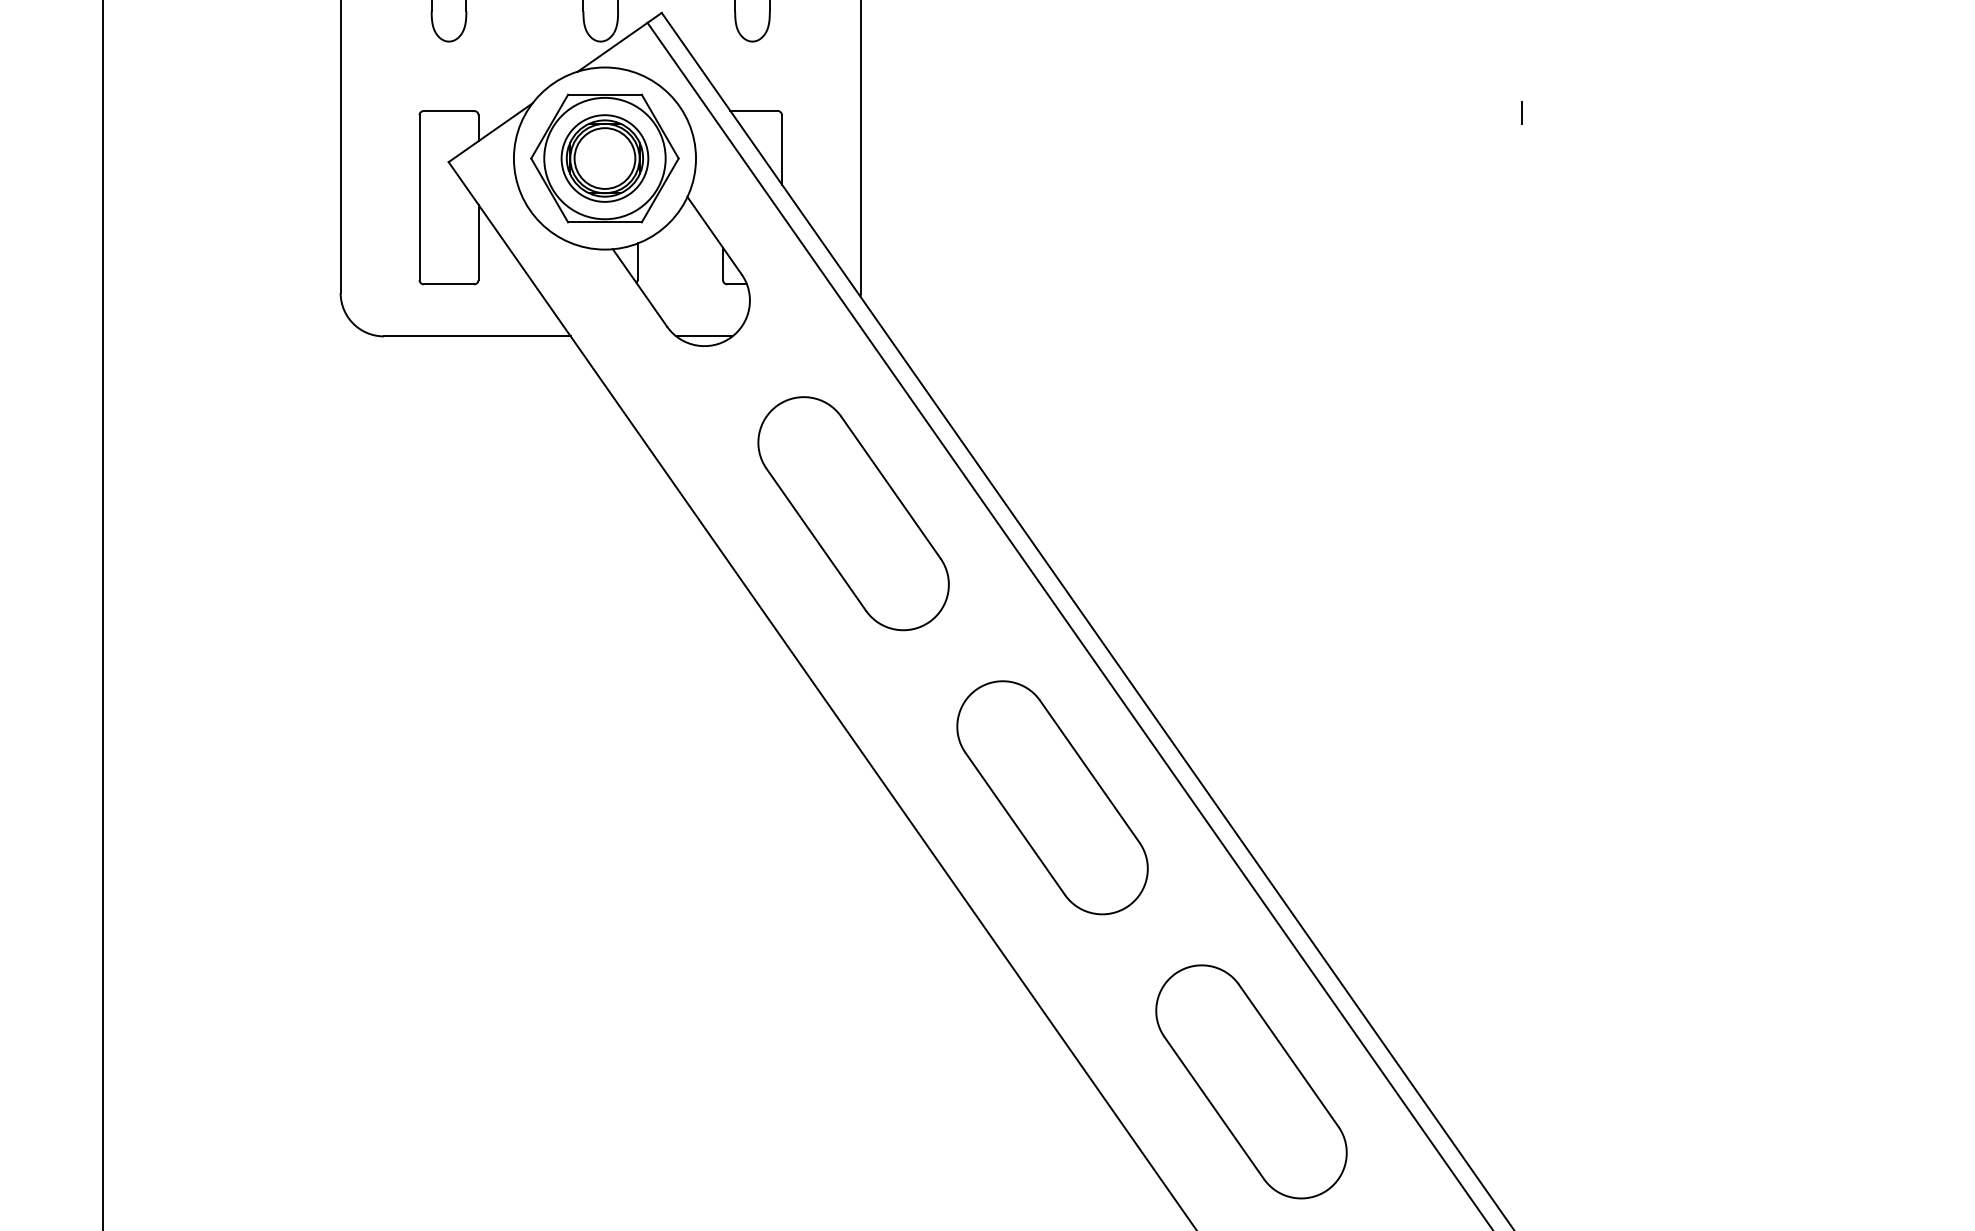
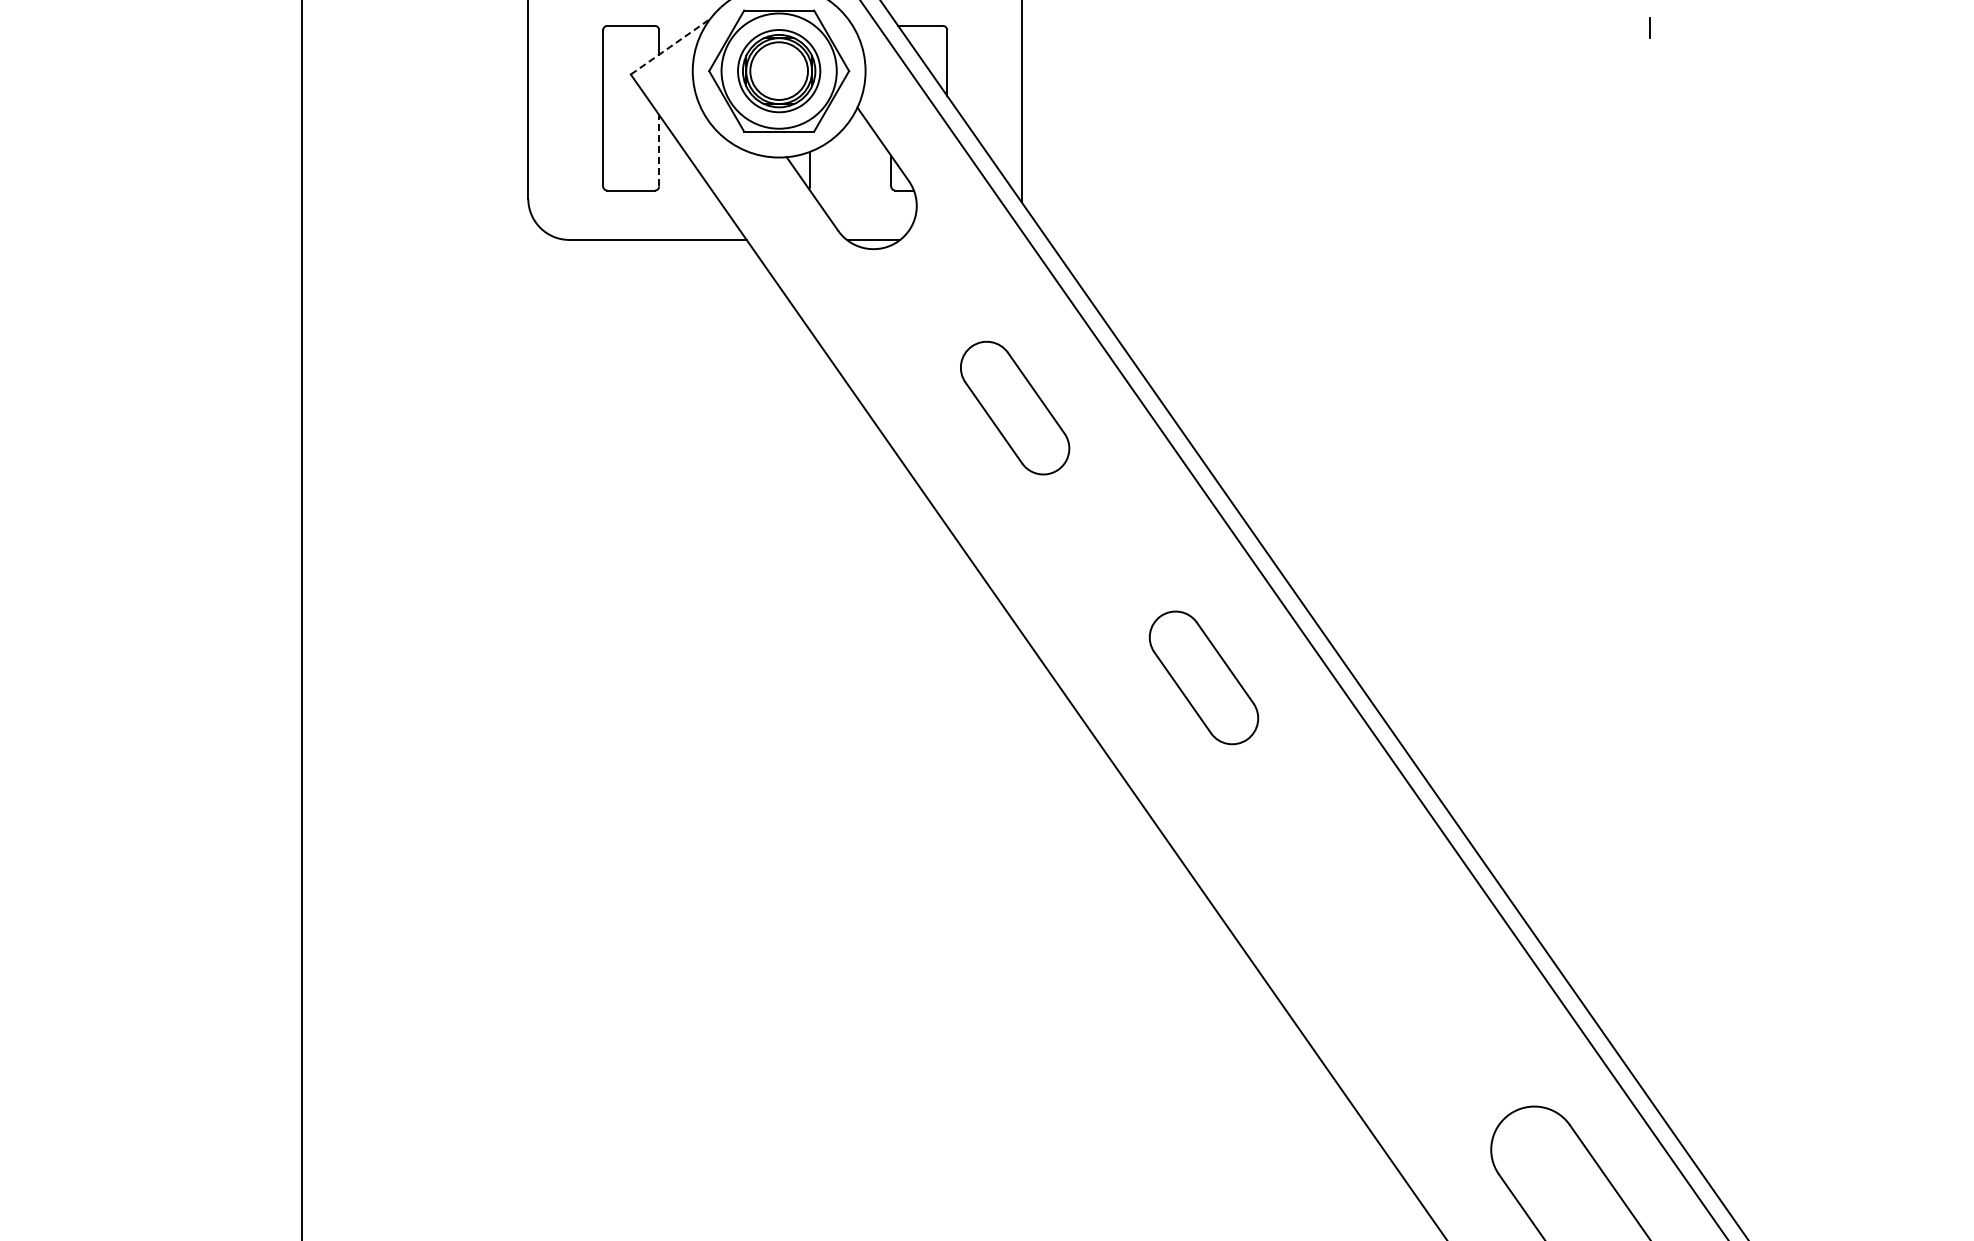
line: (490, 132) -> (670, 46), solid -> dashed
line: (478, 242) -> (659, 150), solid -> dashed
part: (852, 512) -> (1014, 407), size x0.6
part: (1052, 797) -> (1203, 677), size x0.6
part: (1251, 1081) -> (1392, 947), removed

